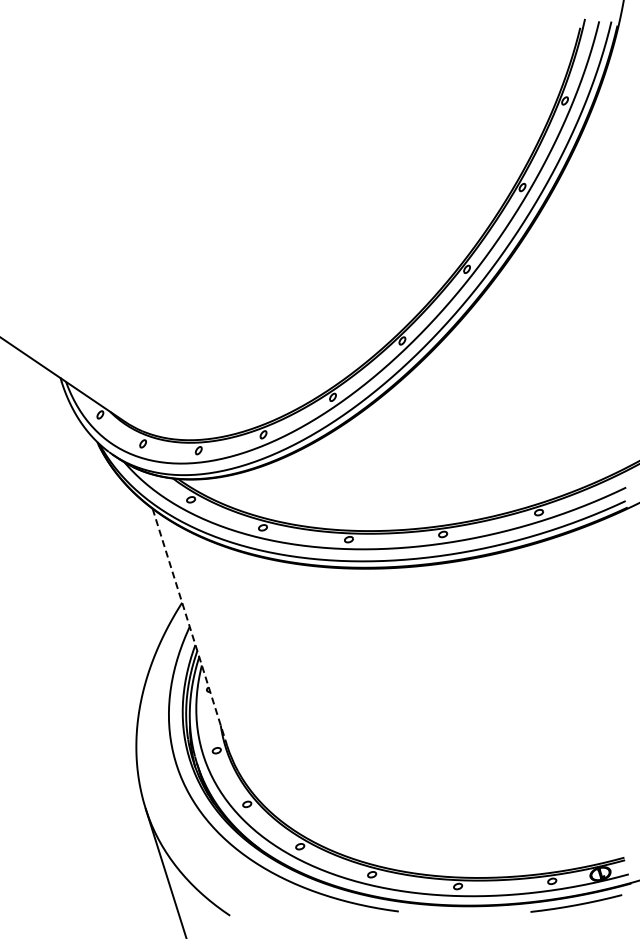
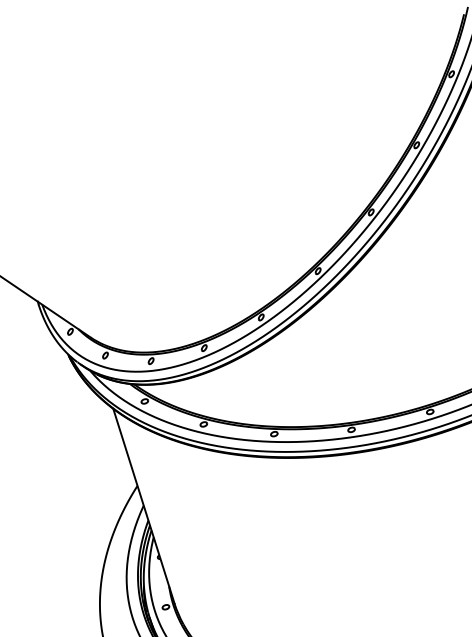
line: (190, 627) -> (144, 506), dashed -> solid

